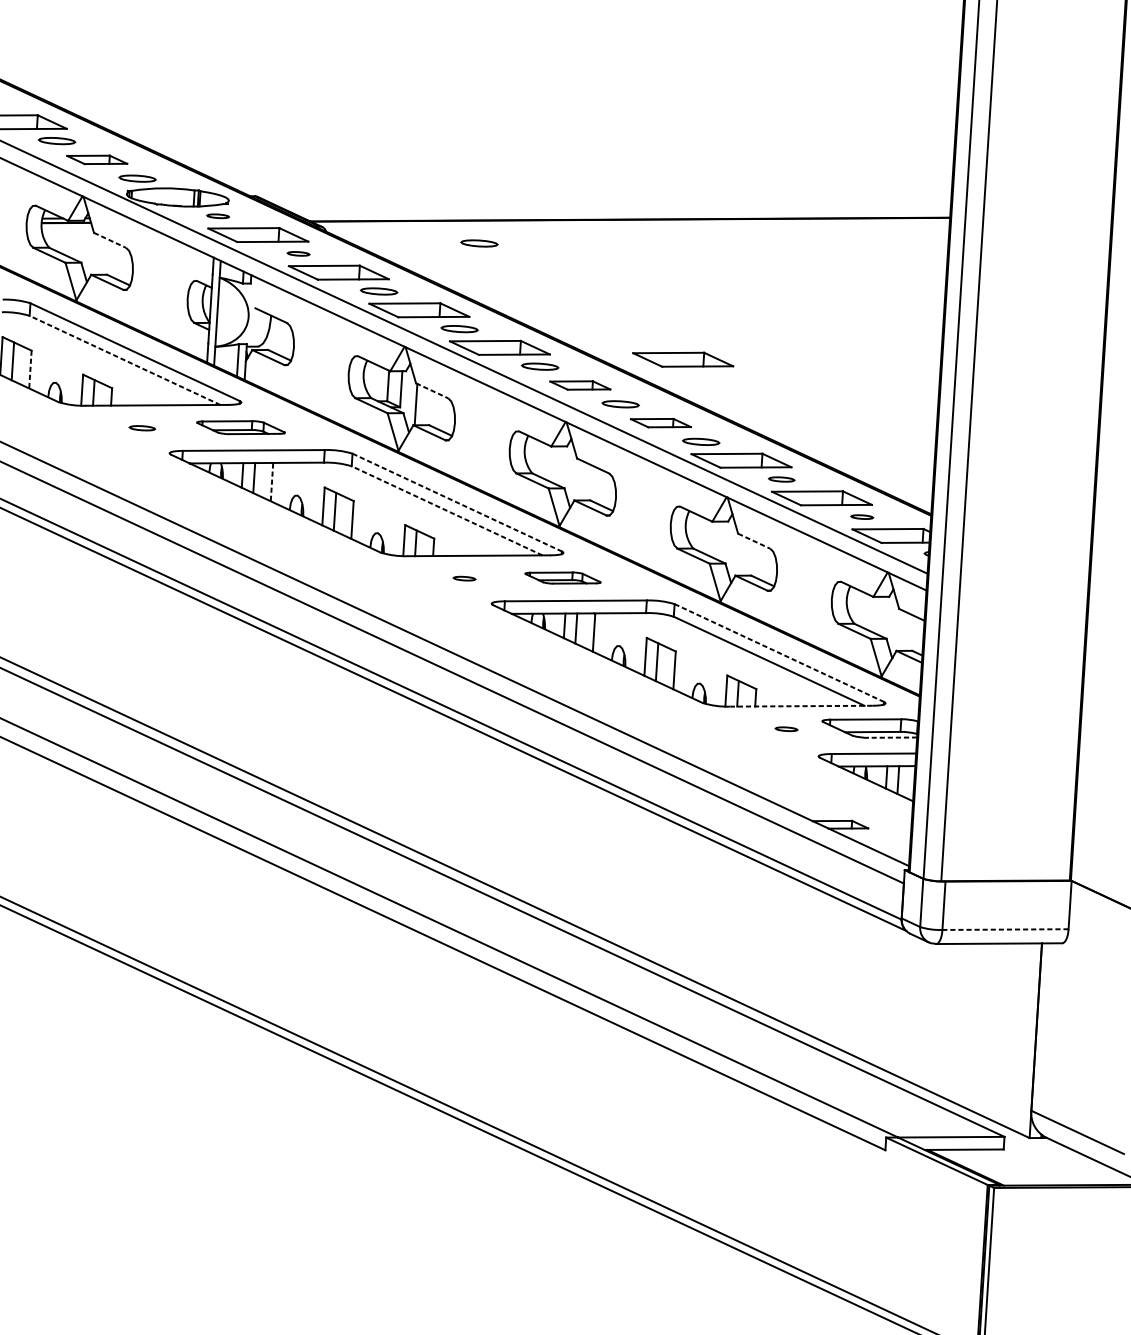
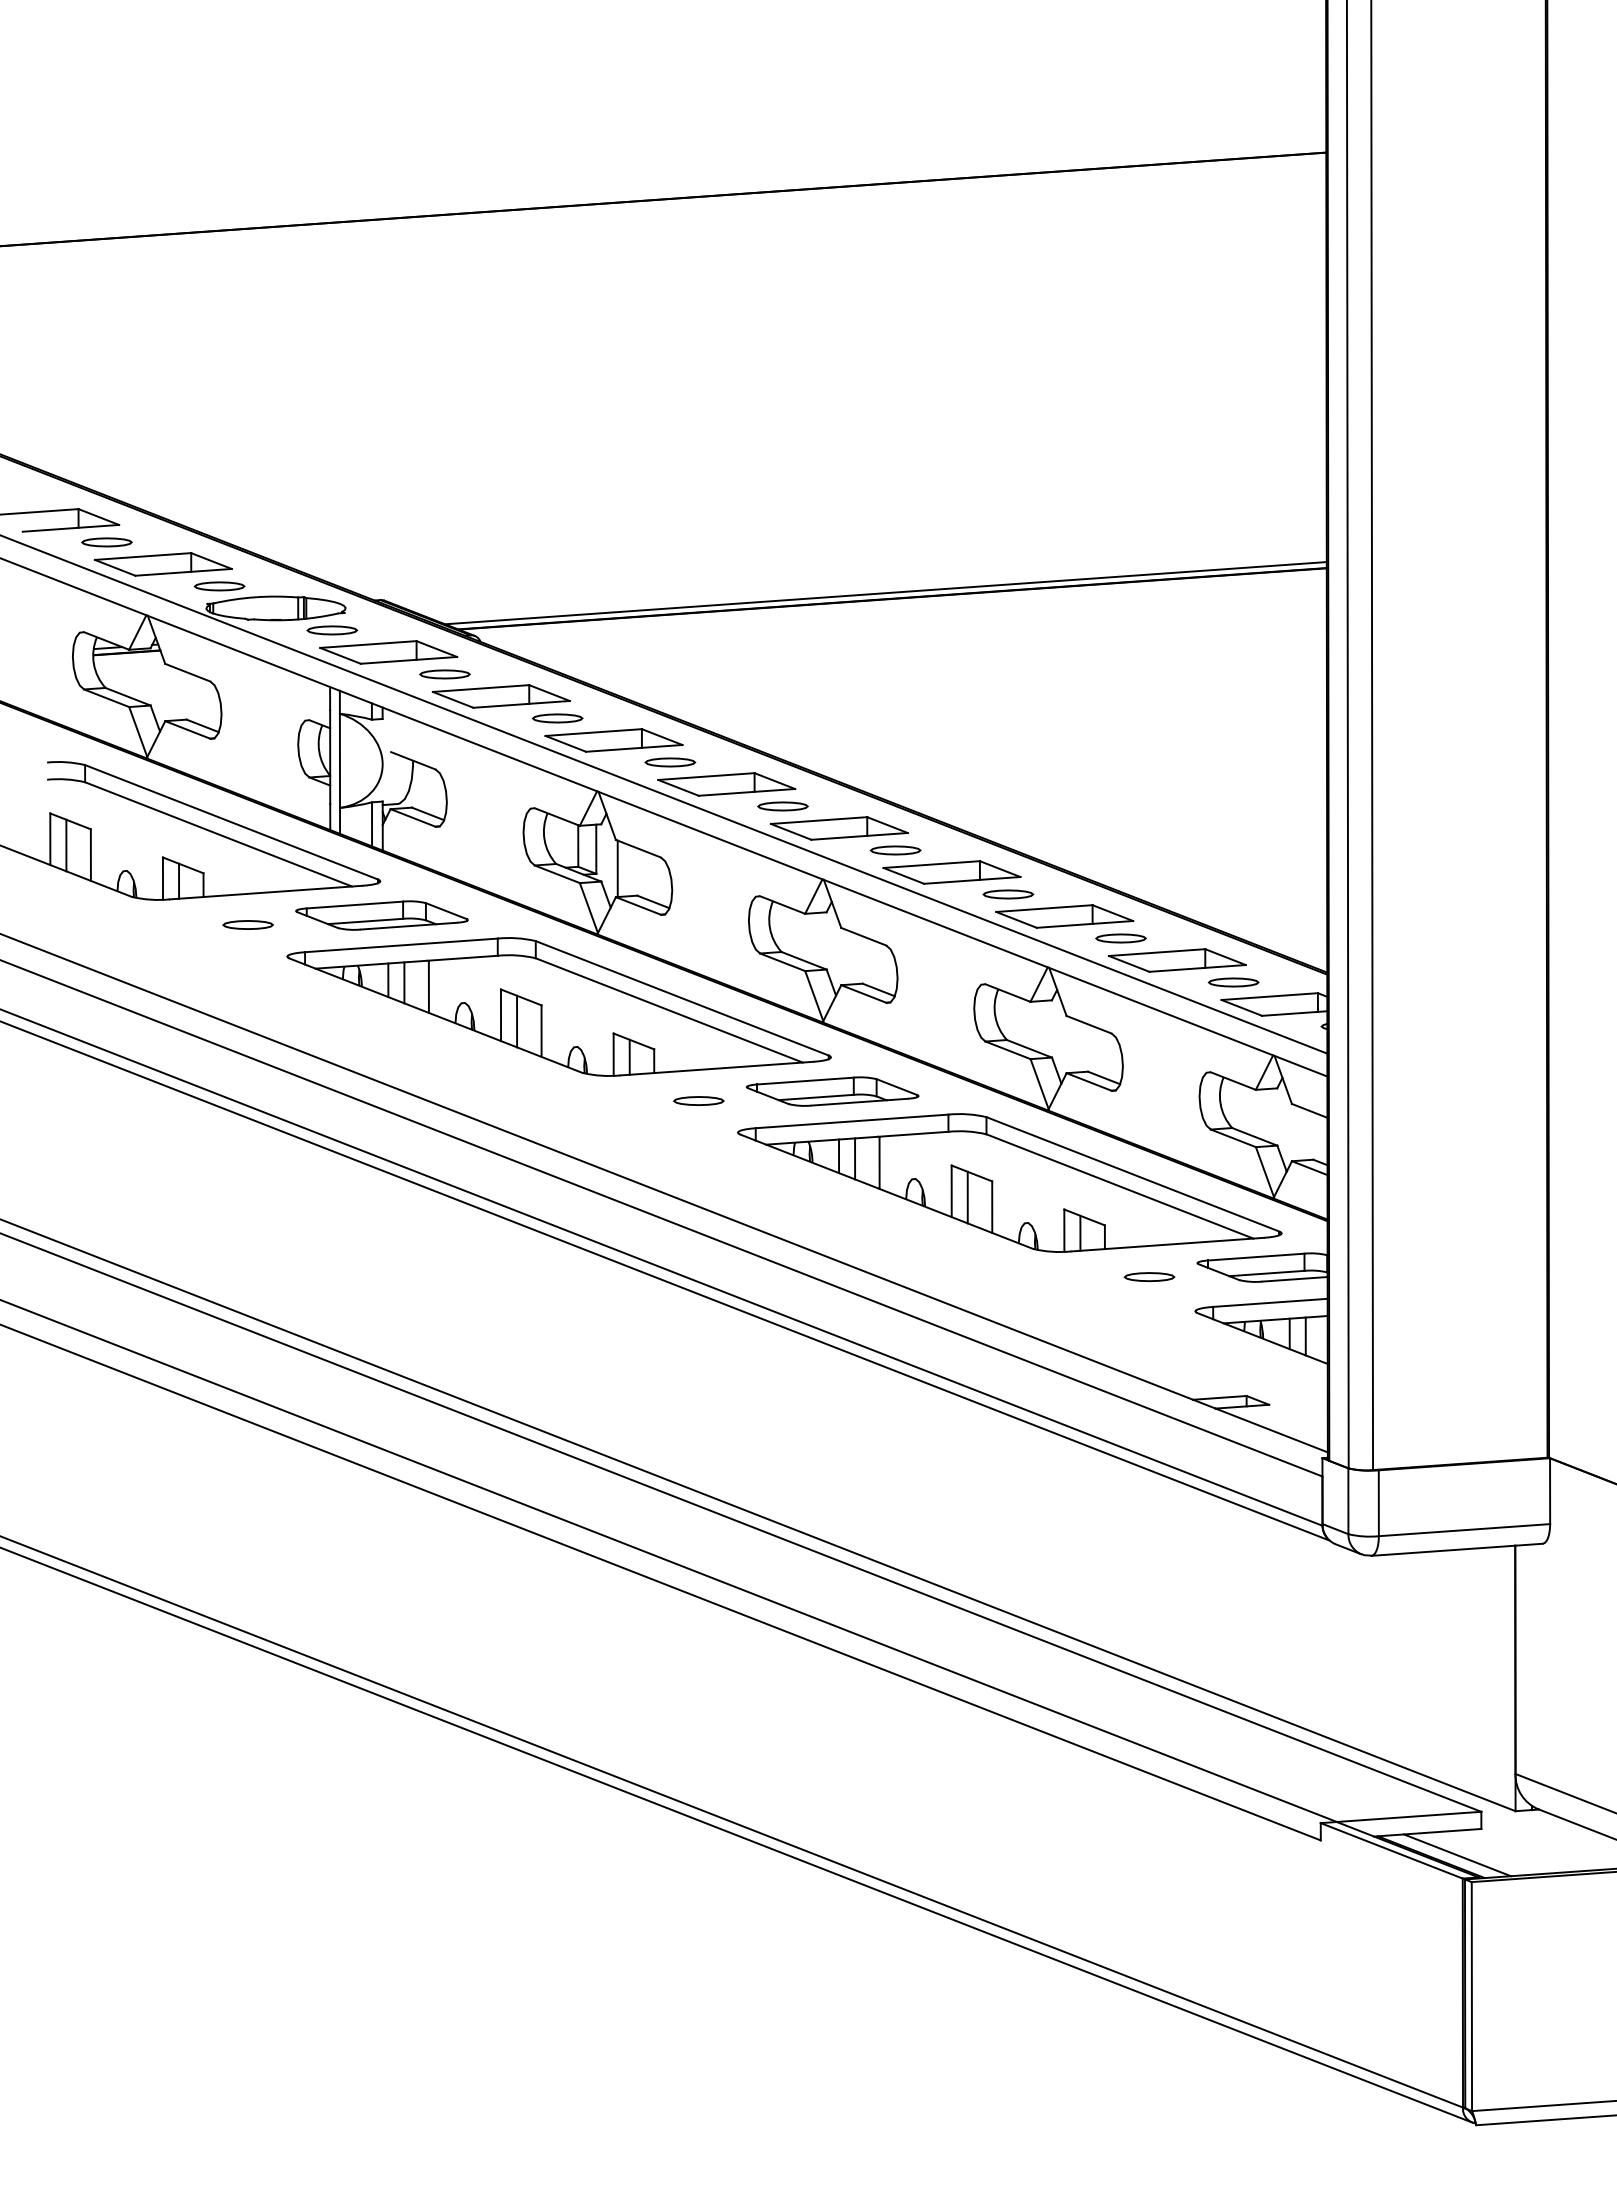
part: (96, 159) -> (162, 564), size x1.67
line: (625, 215) -> (885, 593), added
part: (218, 216) -> (332, 630), size x1.67
line: (110, 240) -> (188, 672), dashed -> solid
part: (479, 243) -> (689, 644), removed
part: (298, 253) -> (444, 674), size x1.67
part: (683, 359) -> (976, 784), removed
line: (124, 360) -> (218, 834), dashed -> solid
line: (30, 369) -> (90, 855), dashed -> solid
part: (579, 385) -> (838, 828), size x1.67
line: (432, 390) -> (638, 848), dashed -> solid
part: (660, 423) -> (951, 872), size x1.67
part: (141, 427) -> (247, 924), size x1.43
part: (240, 427) -> (381, 915), size x1.43
part: (781, 479) -> (1120, 938), size x1.43
line: (271, 482) -> (428, 987), dashed -> solid
line: (457, 502) -> (682, 998), dashed -> solid
line: (446, 510) -> (668, 1010), dashed -> solid
part: (862, 517) -> (1233, 982), size x1.67
line: (754, 541) -> (1089, 1024), dashed -> solid
part: (464, 578) -> (698, 1100), size x1.67
part: (562, 578) -> (832, 1091), size x1.67
line: (779, 653) -> (1133, 1174), dashed -> solid
line: (801, 706) -> (1167, 1244), dashed -> solid
part: (786, 729) -> (1149, 1277), size x1.67
line: (892, 737) -> (1294, 1279), dashed -> solid
line: (1005, 929) -> (1464, 1530), dashed -> solid
line: (984, 1167) -> (1456, 1855), added

